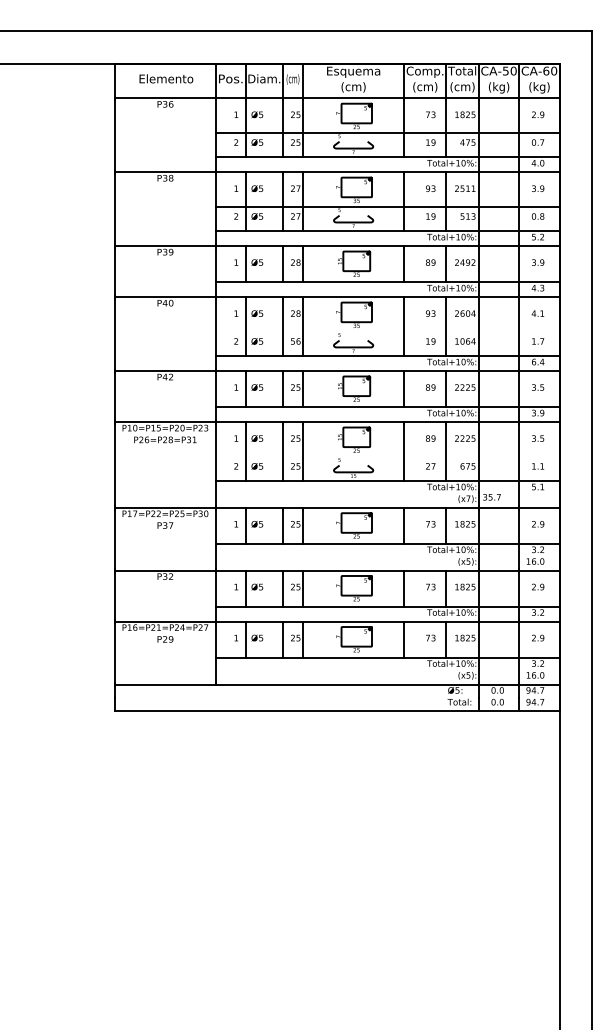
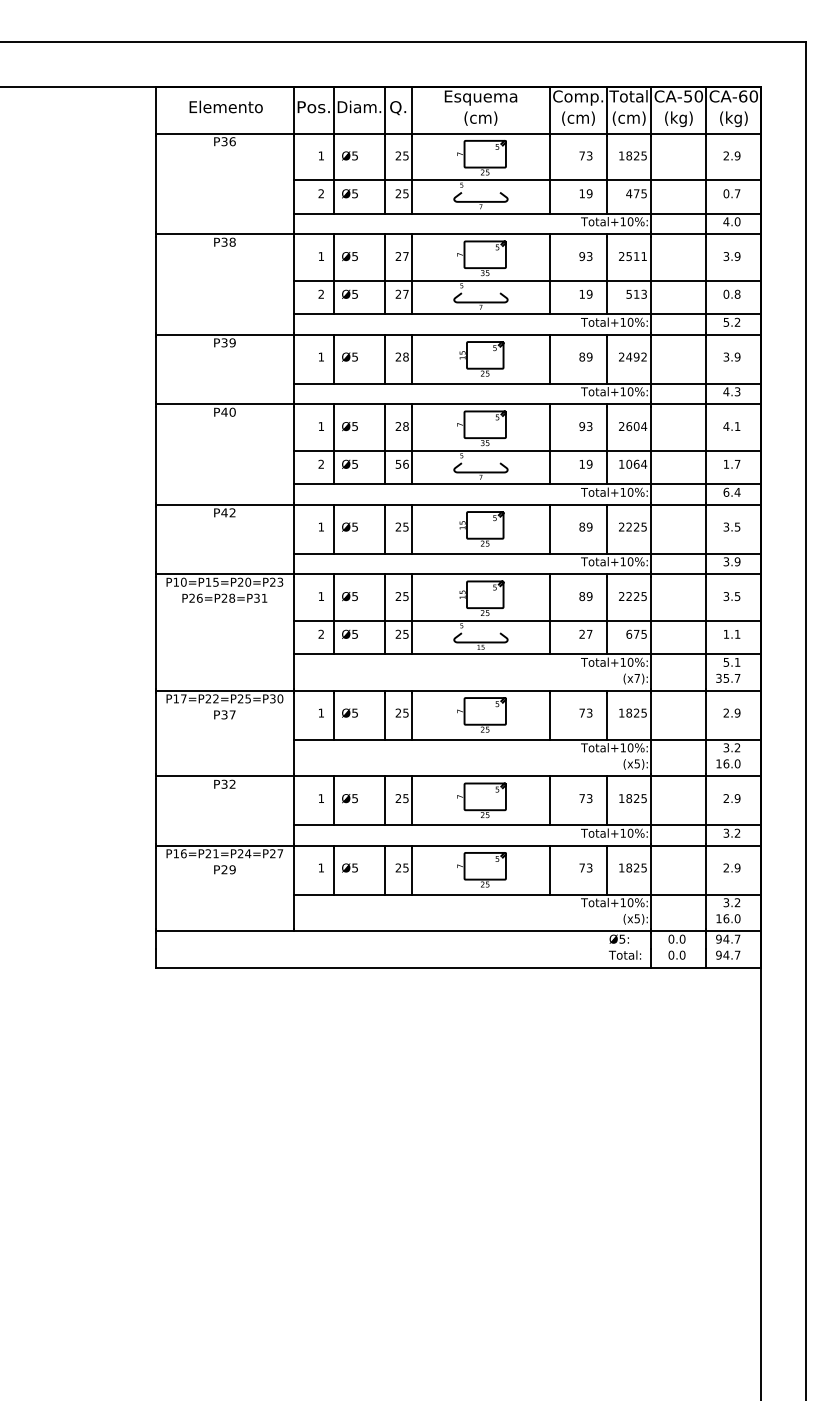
text: (293, 79) -> (398, 107), (cm) -> Q.
line: (387, 332) -> (527, 451), added
line: (387, 456) -> (527, 621), added
text: (492, 496) -> (728, 677), moved

